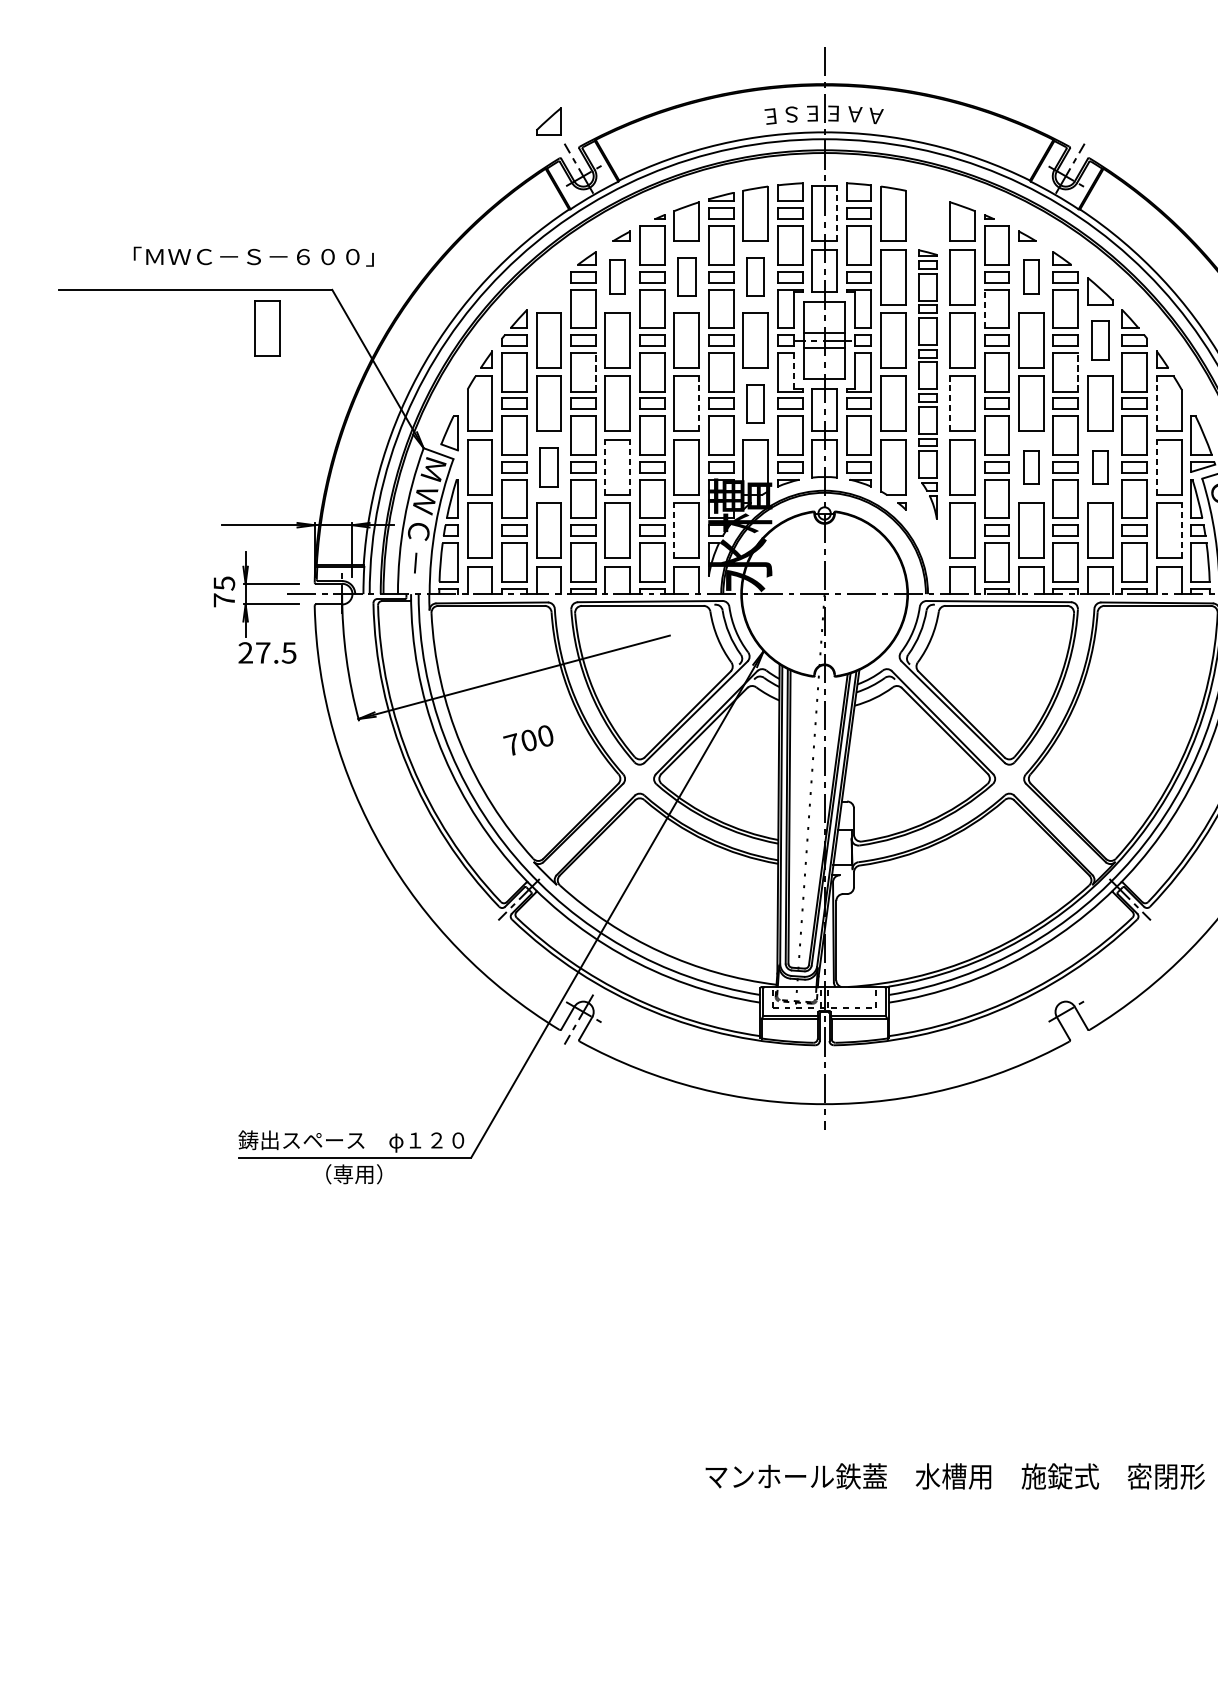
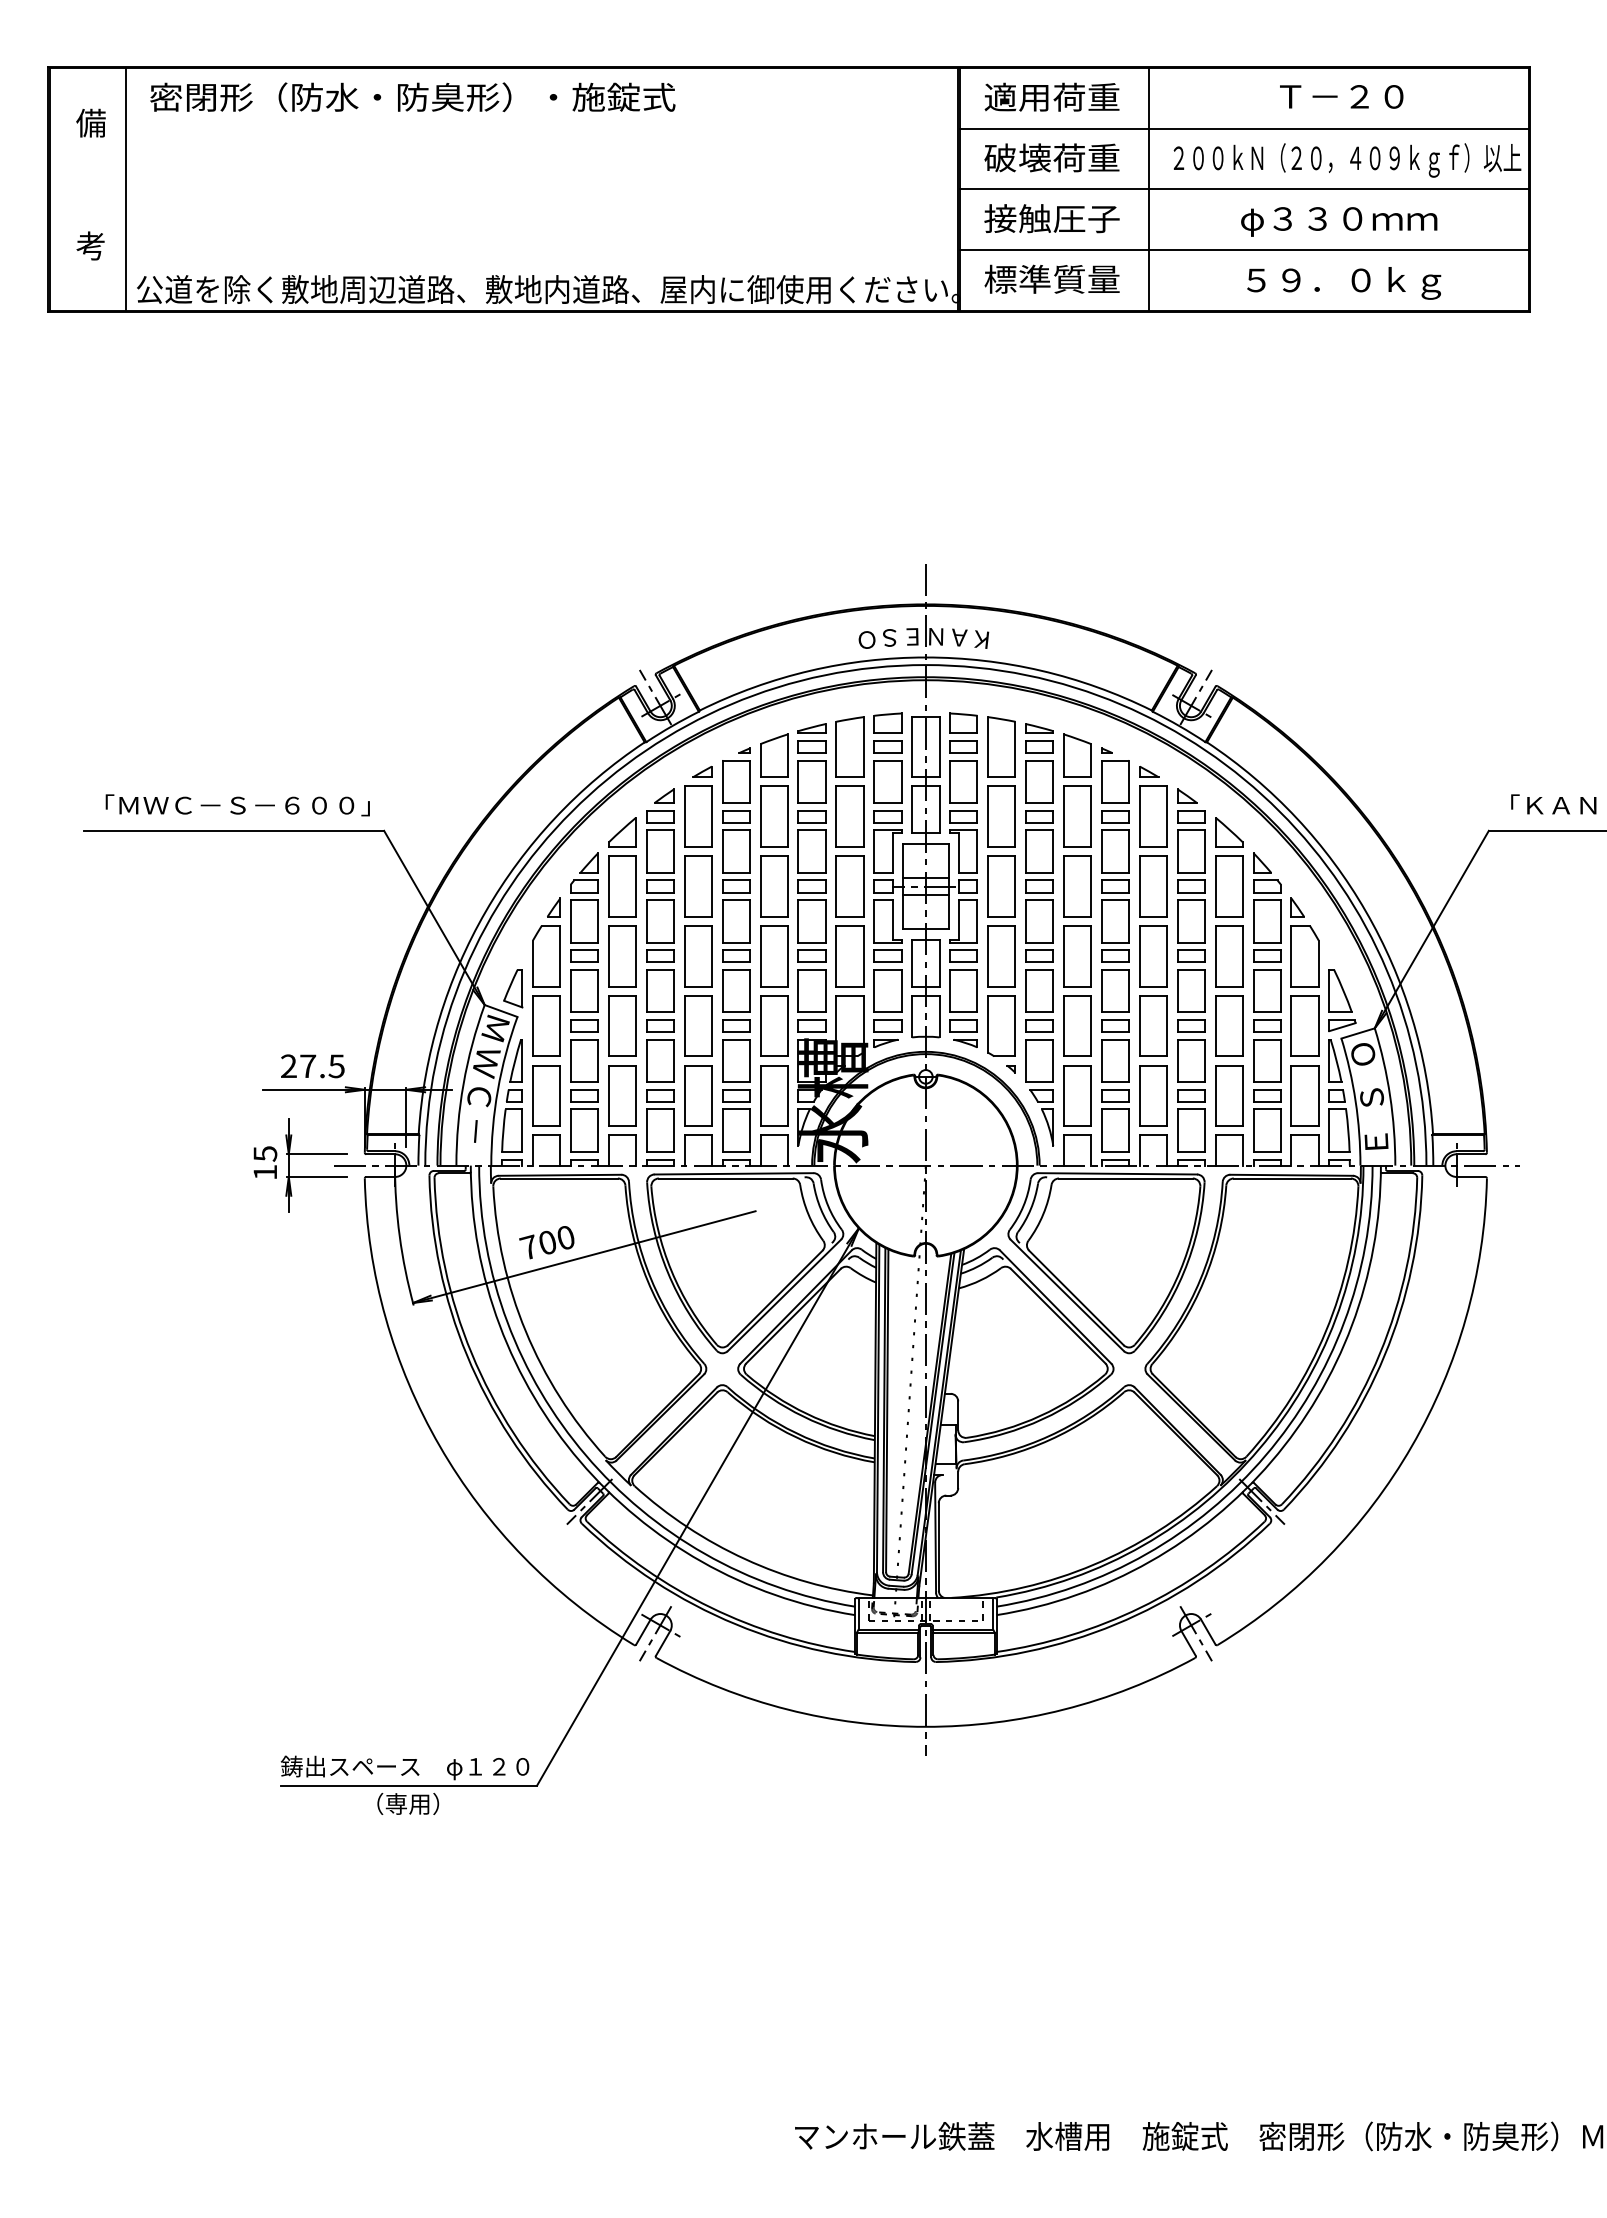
text: (834, 113) -> (936, 636), Ｅ -> Ｎ
text: (770, 116) -> (866, 640), Ｅ -> Ｏ
text: (876, 116) -> (982, 639), Ａ -> Ｋ
part: (548, 121) -> (622, 832), moved
line: (836, 213) -> (939, 746), dashed -> solid
text: (253, 256) -> (237, 805), moved
part: (617, 276) -> (698, 816), size x1.67
part: (687, 276) -> (774, 816), size x1.43
part: (755, 276) -> (849, 816), size x1.43
part: (1031, 276) -> (1153, 816), size x1.67
line: (984, 308) -> (1101, 851), dashed -> solid
part: (267, 327) -> (312, 872), removed
part: (1100, 340) -> (1229, 886), size x1.43
line: (794, 370) -> (892, 919), dashed -> solid
line: (596, 371) -> (674, 920), dashed -> solid
line: (1077, 371) -> (1204, 920), dashed -> solid
part: (927, 384) -> (1039, 934), size x1.43
line: (698, 403) -> (787, 955), dashed -> solid
line: (949, 403) -> (1063, 955), dashed -> solid
line: (1156, 403) -> (1291, 955), dashed -> solid
part: (755, 404) -> (849, 956), size x1.43
part: (548, 466) -> (622, 1025), size x1.43
line: (605, 466) -> (684, 1025), dashed -> solid
line: (630, 466) -> (712, 1025), dashed -> solid
part: (1031, 466) -> (1153, 1025), size x1.67
part: (1100, 466) -> (1229, 1025), size x1.67
line: (1156, 466) -> (1291, 1025), dashed -> solid
line: (674, 530) -> (760, 1095), dashed -> solid
line: (1181, 530) -> (1318, 1095), dashed -> solid
text: (223, 599) -> (264, 1171), 75 -> 15
text: (267, 653) -> (312, 1066), moved
text: (528, 740) -> (546, 1242), moved
line: (1070, 1019) -> (1196, 1633), added

